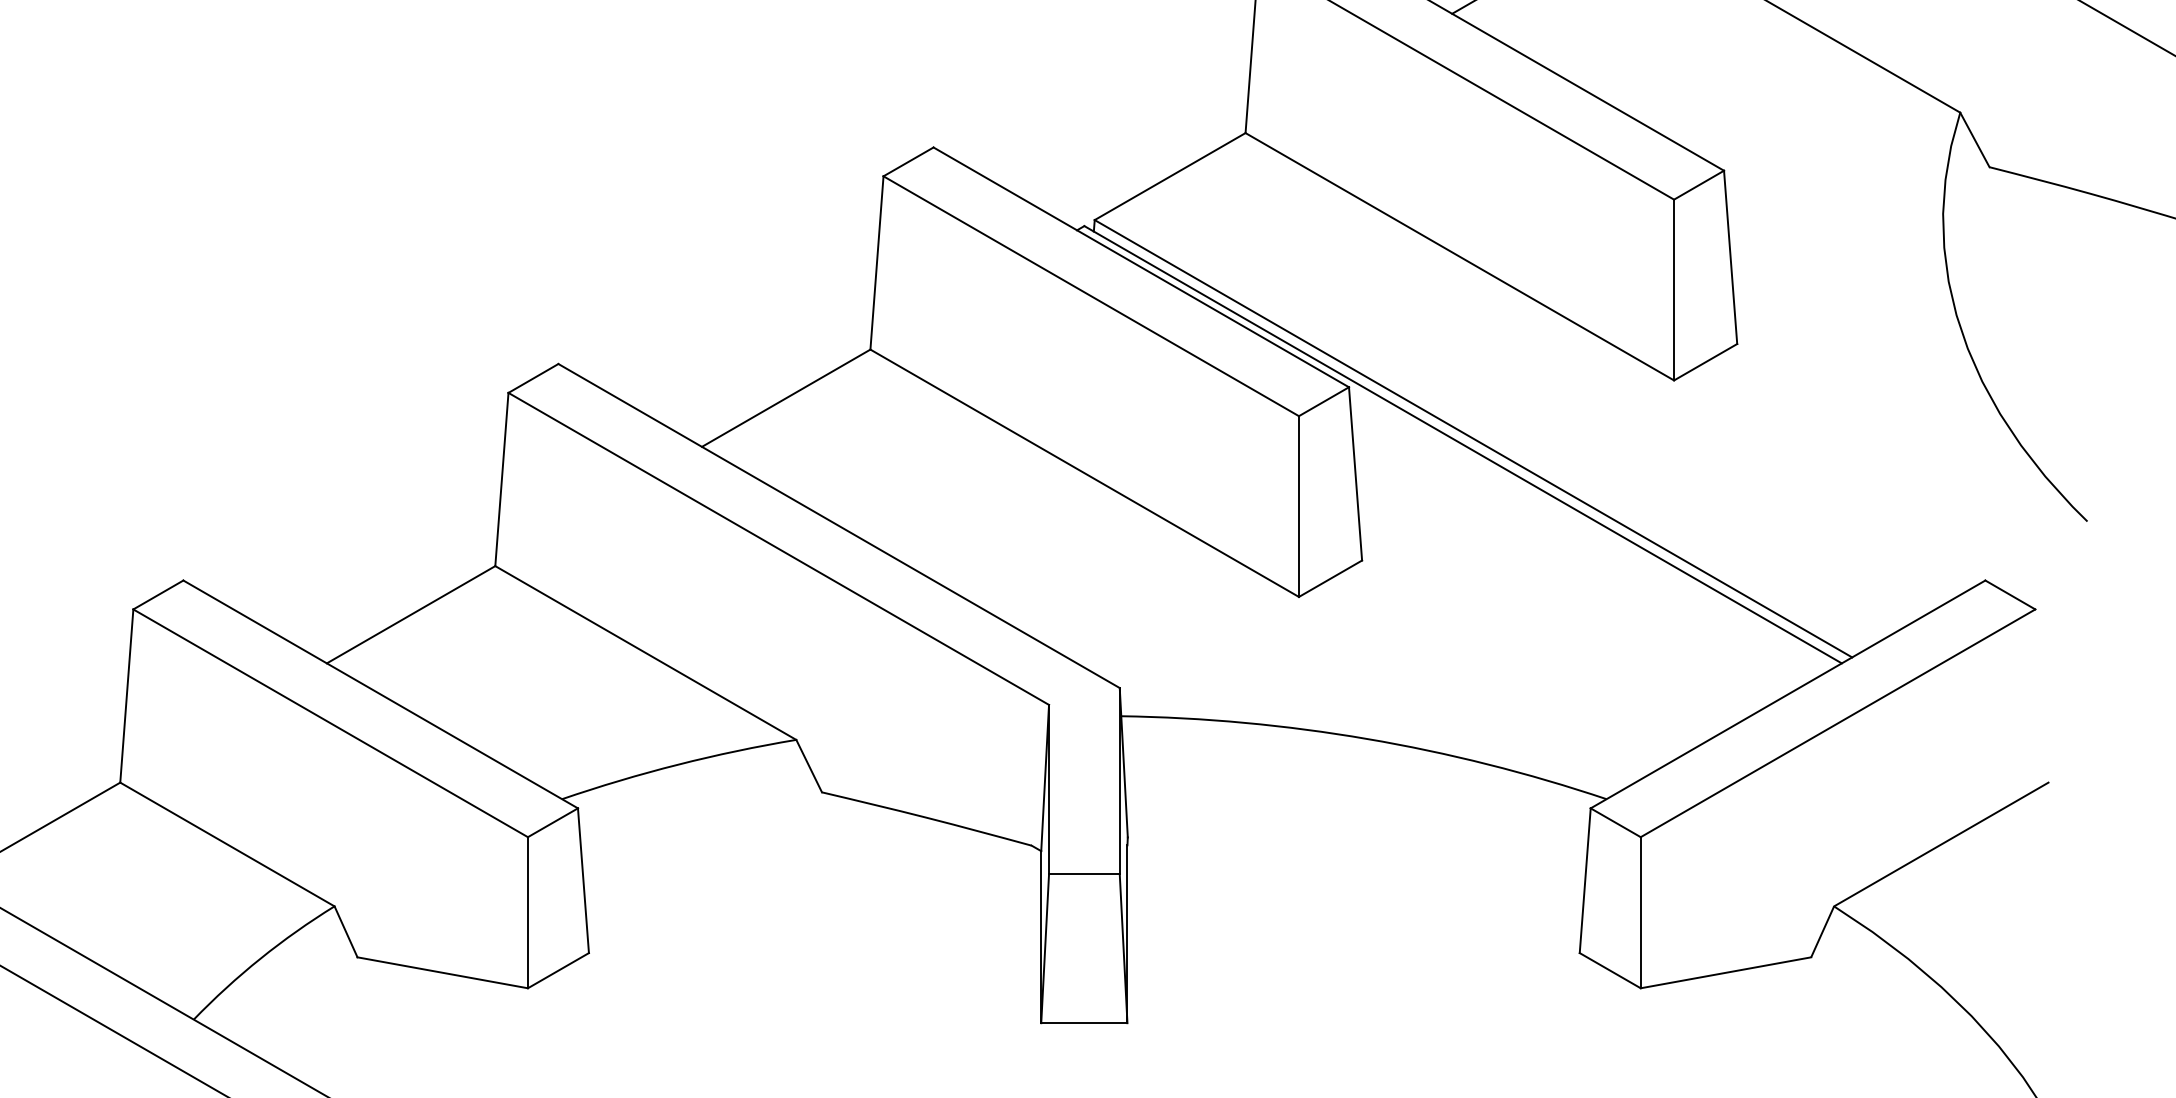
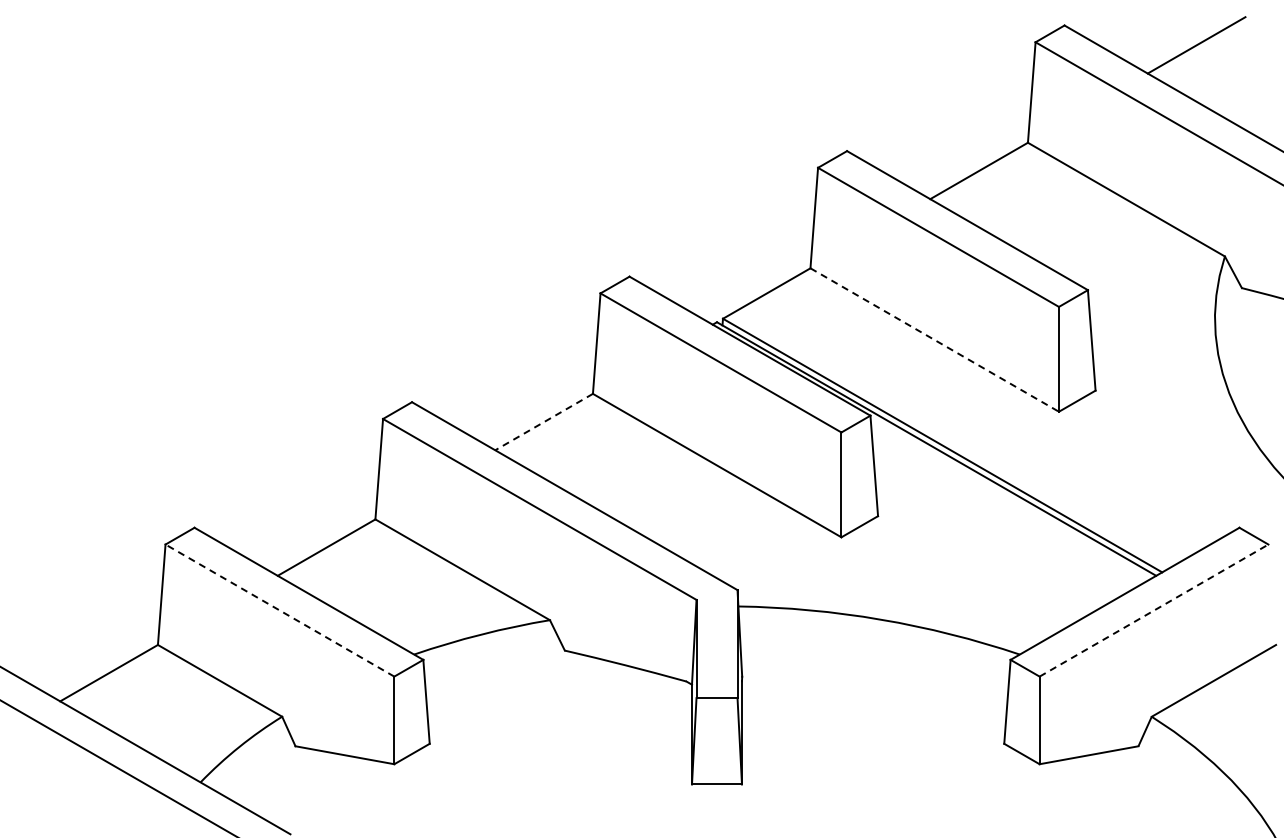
line: (1461, 257) -> (935, 340), solid -> dashed
line: (785, 398) -> (543, 422), solid -> dashed
line: (329, 723) -> (279, 610), solid -> dashed
line: (1838, 723) -> (1154, 610), solid -> dashed

